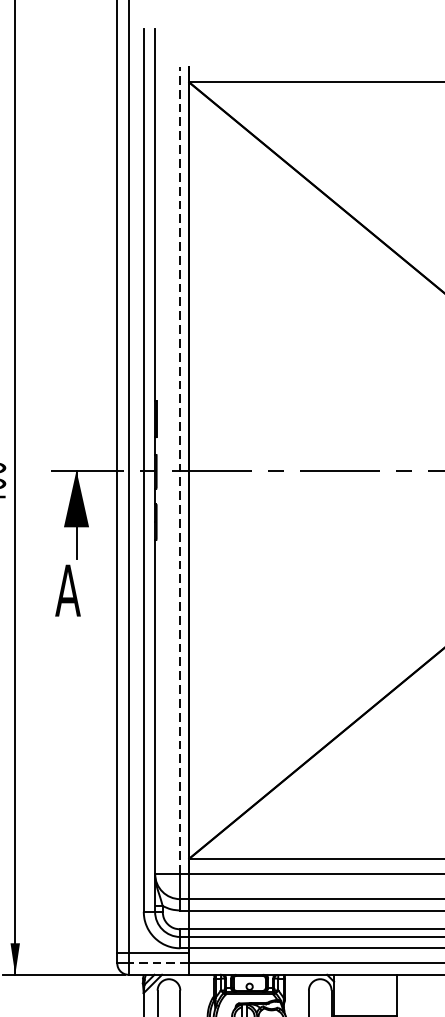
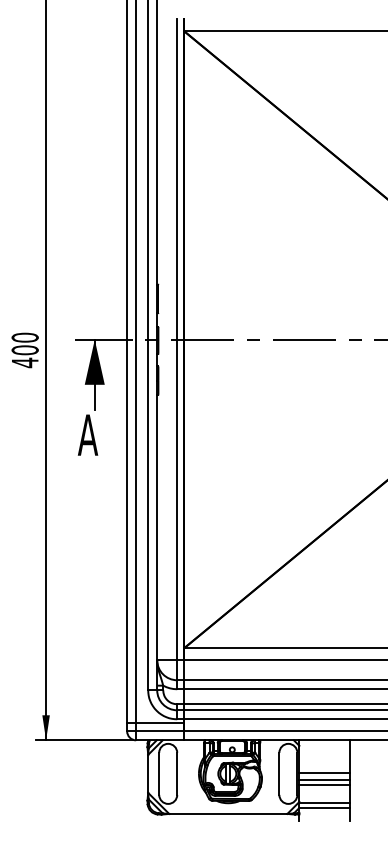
line: (180, 470) -> (177, 339), dashed -> solid
line: (157, 963) -> (159, 731), dashed -> solid

